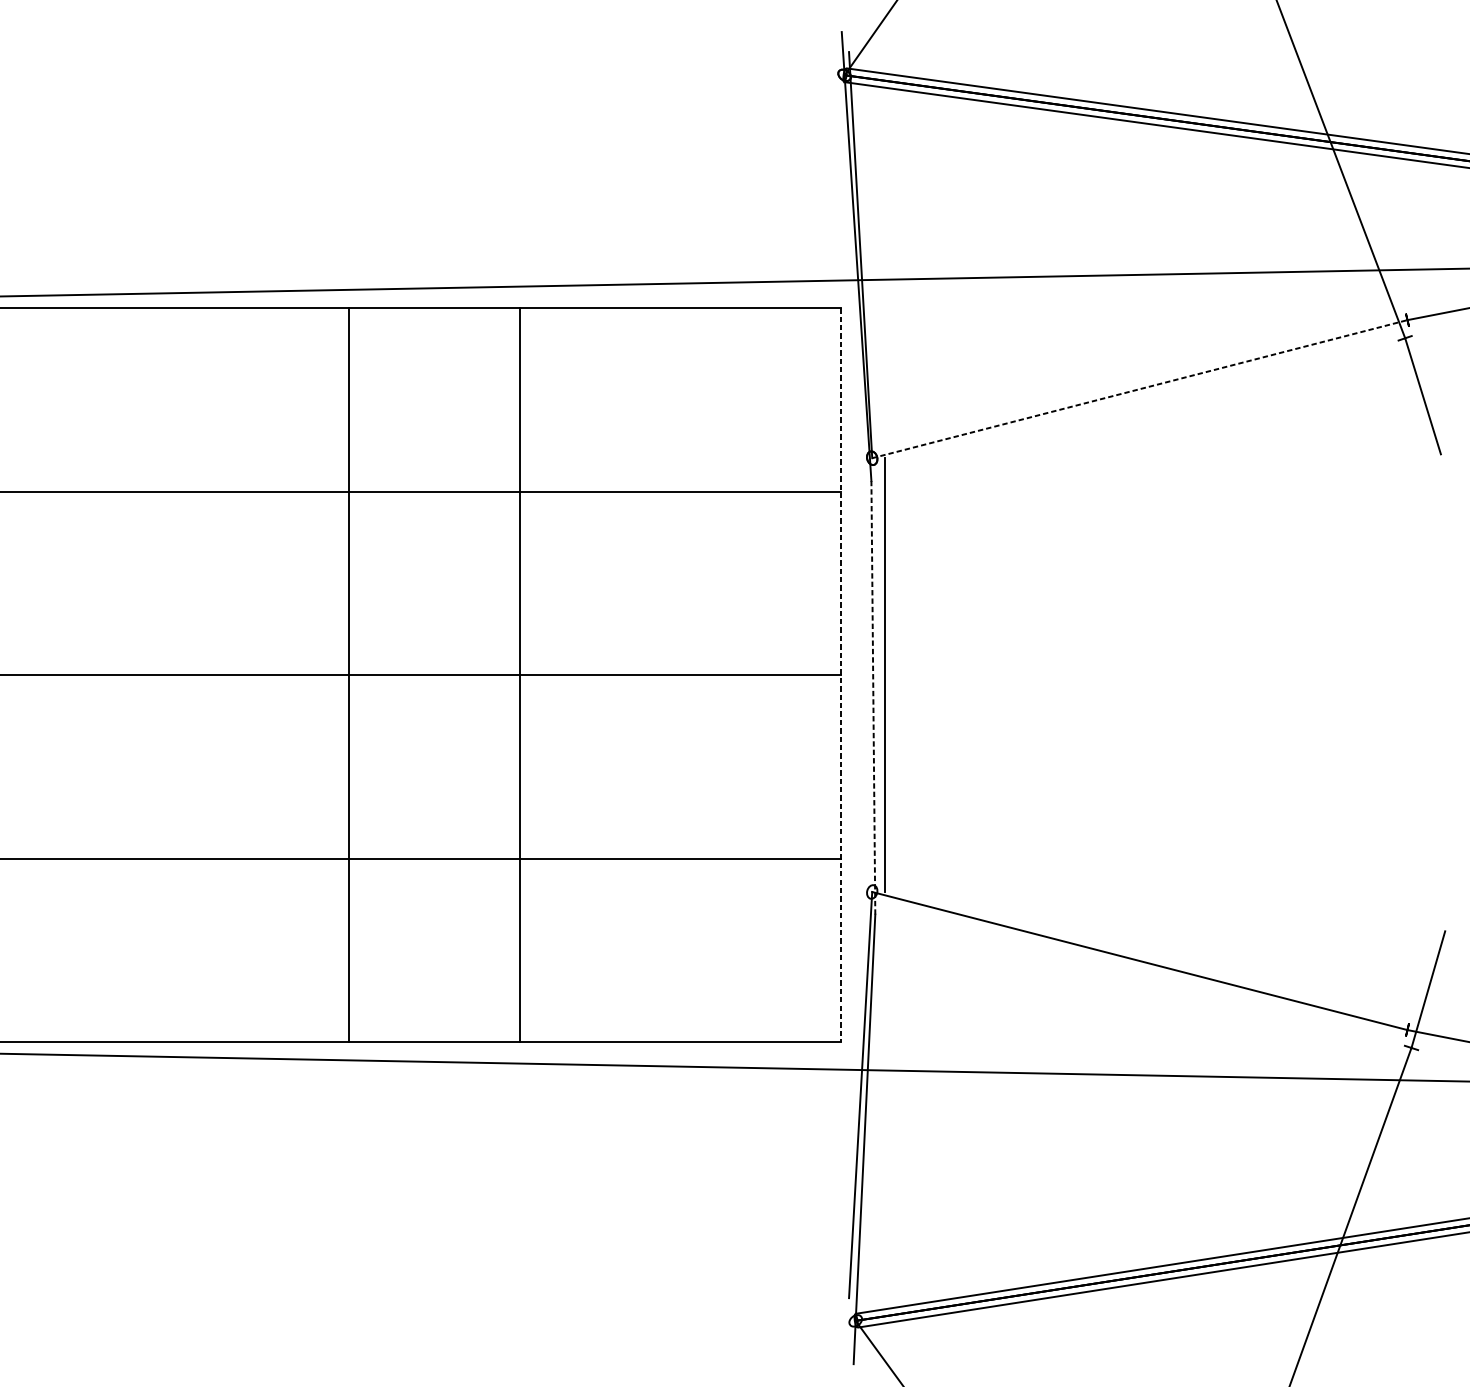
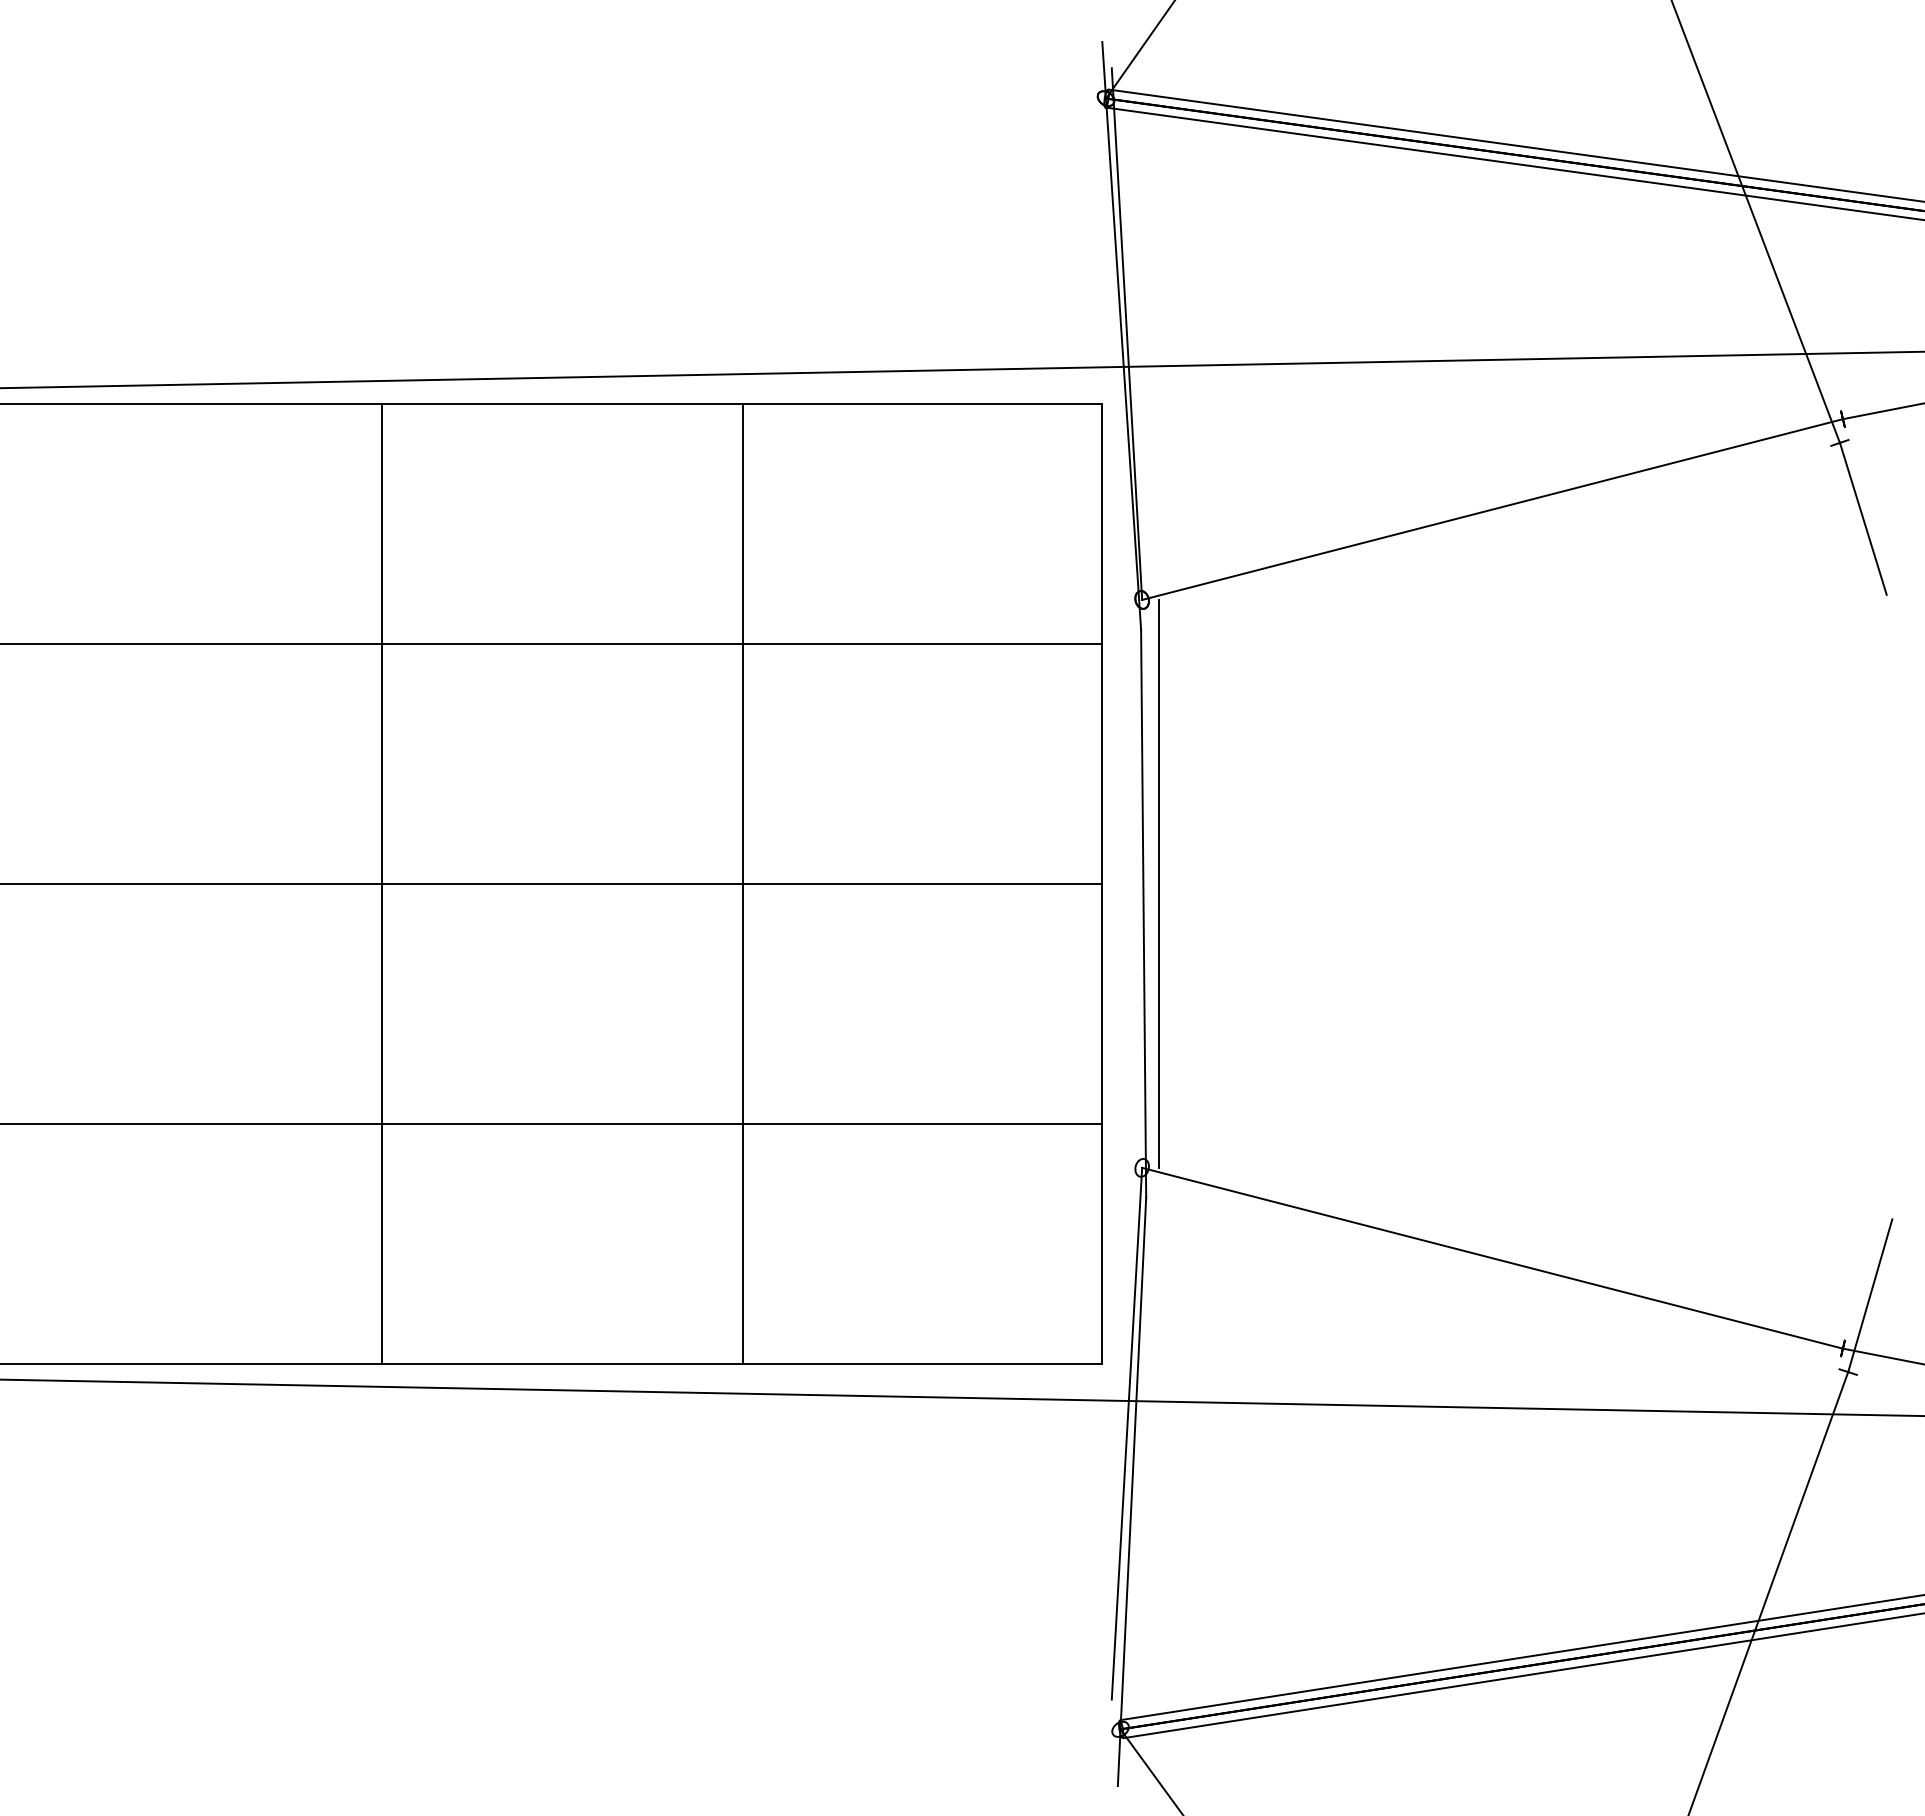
line: (1139, 389) -> (1492, 509), dashed -> solid
line: (348, 674) -> (381, 883), moved
line: (519, 674) -> (743, 883), moved
line: (841, 675) -> (1101, 884), dashed -> solid
line: (873, 697) -> (1143, 913), dashed -> solid

